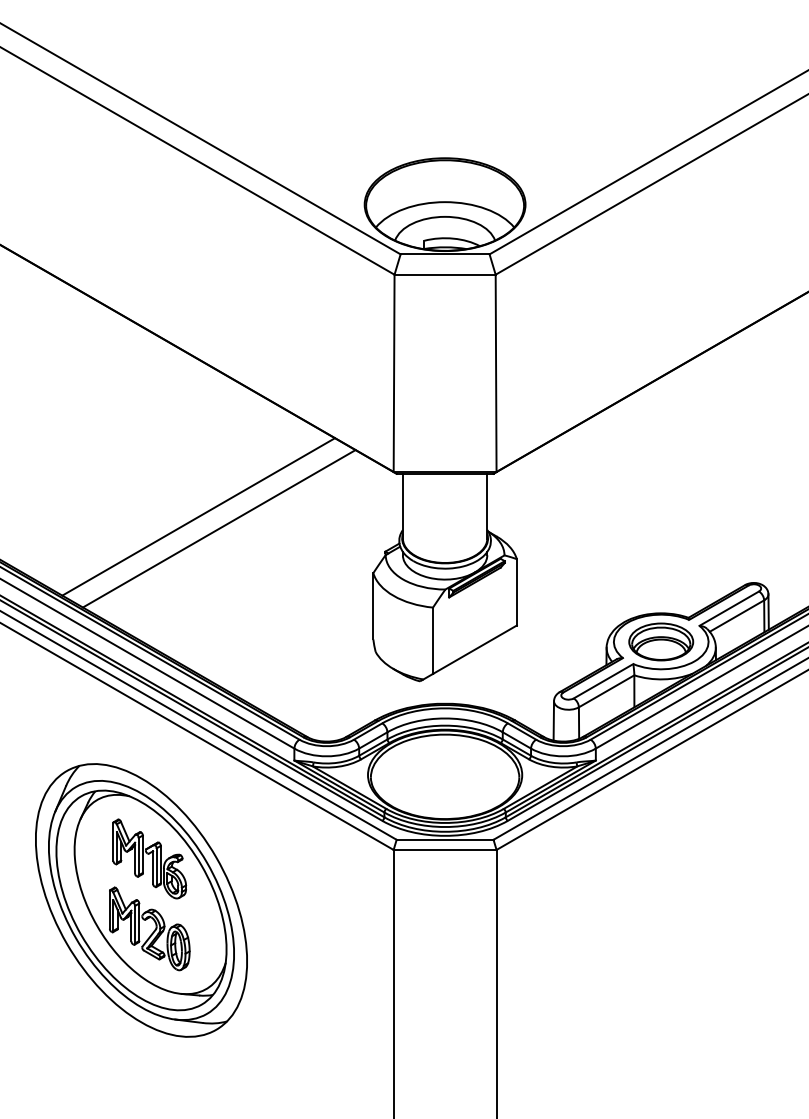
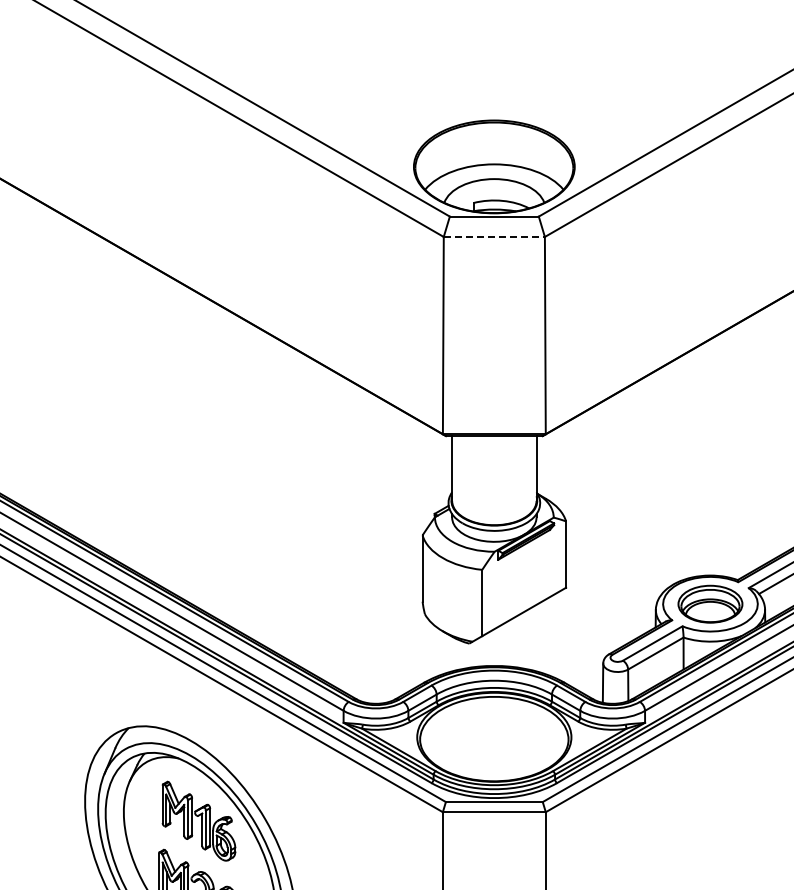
line: (445, 274) -> (494, 236), solid -> dashed
line: (198, 516) -> (247, 478), removed
line: (218, 528) -> (267, 490), removed

